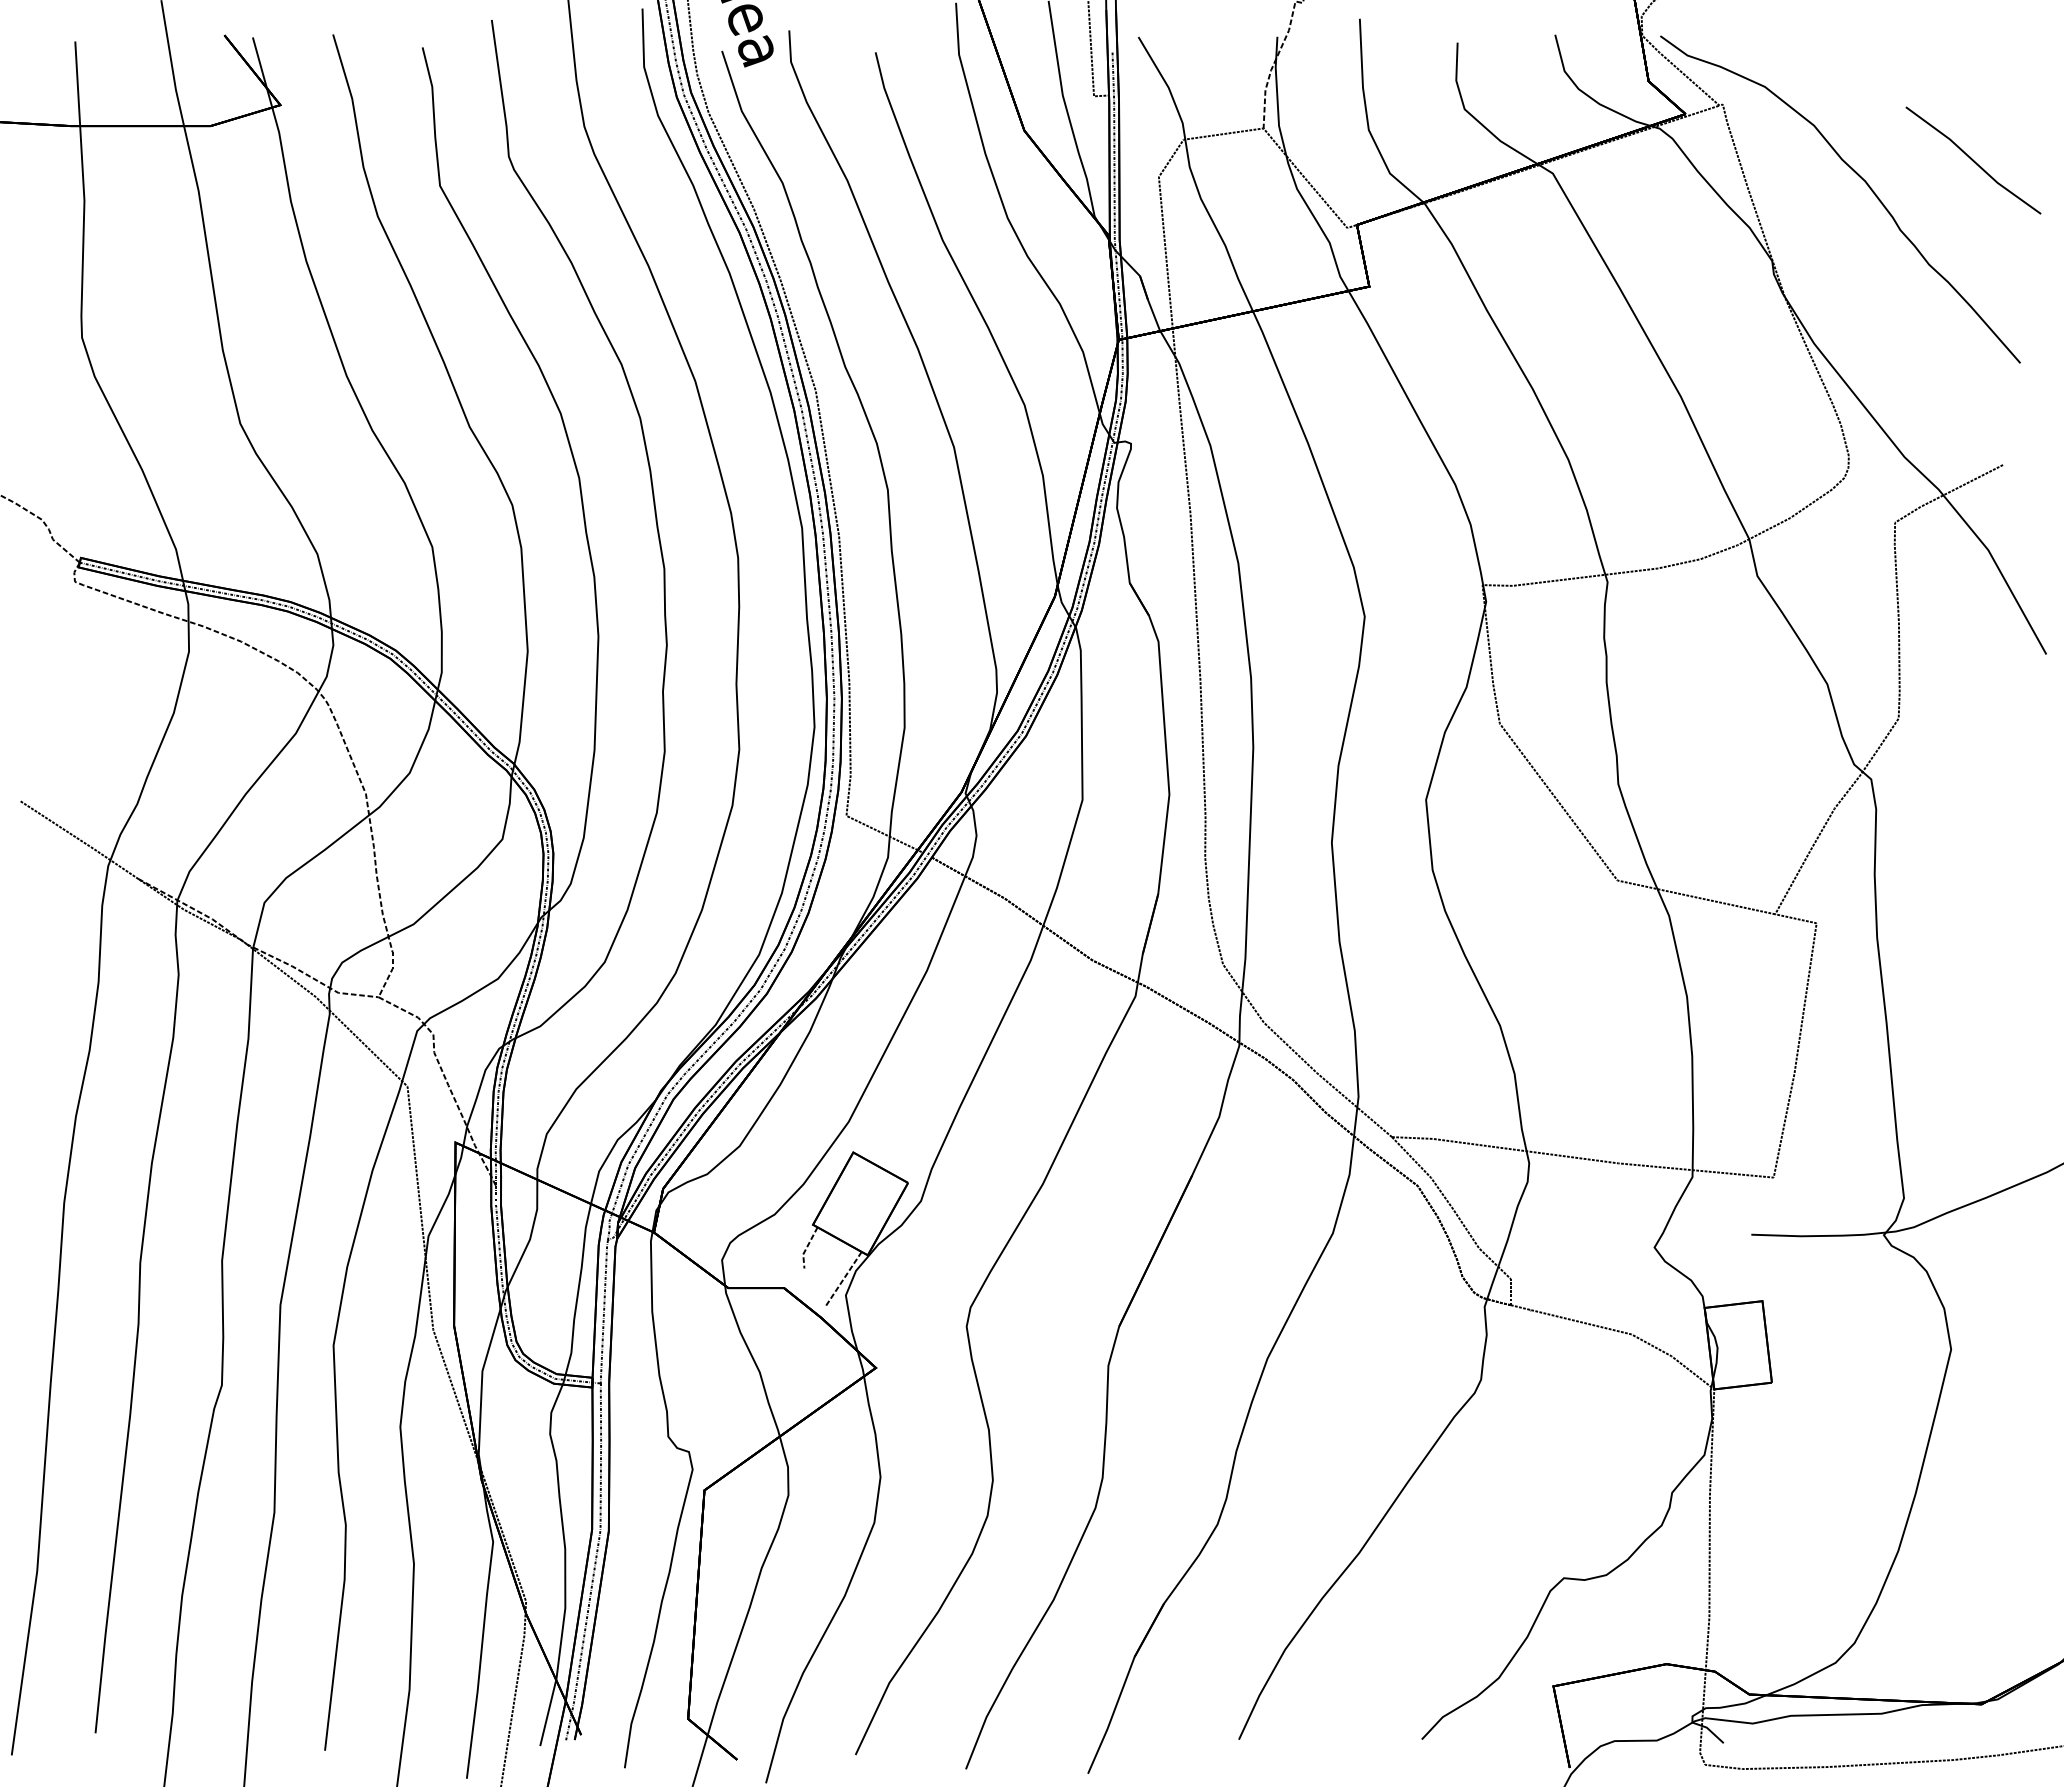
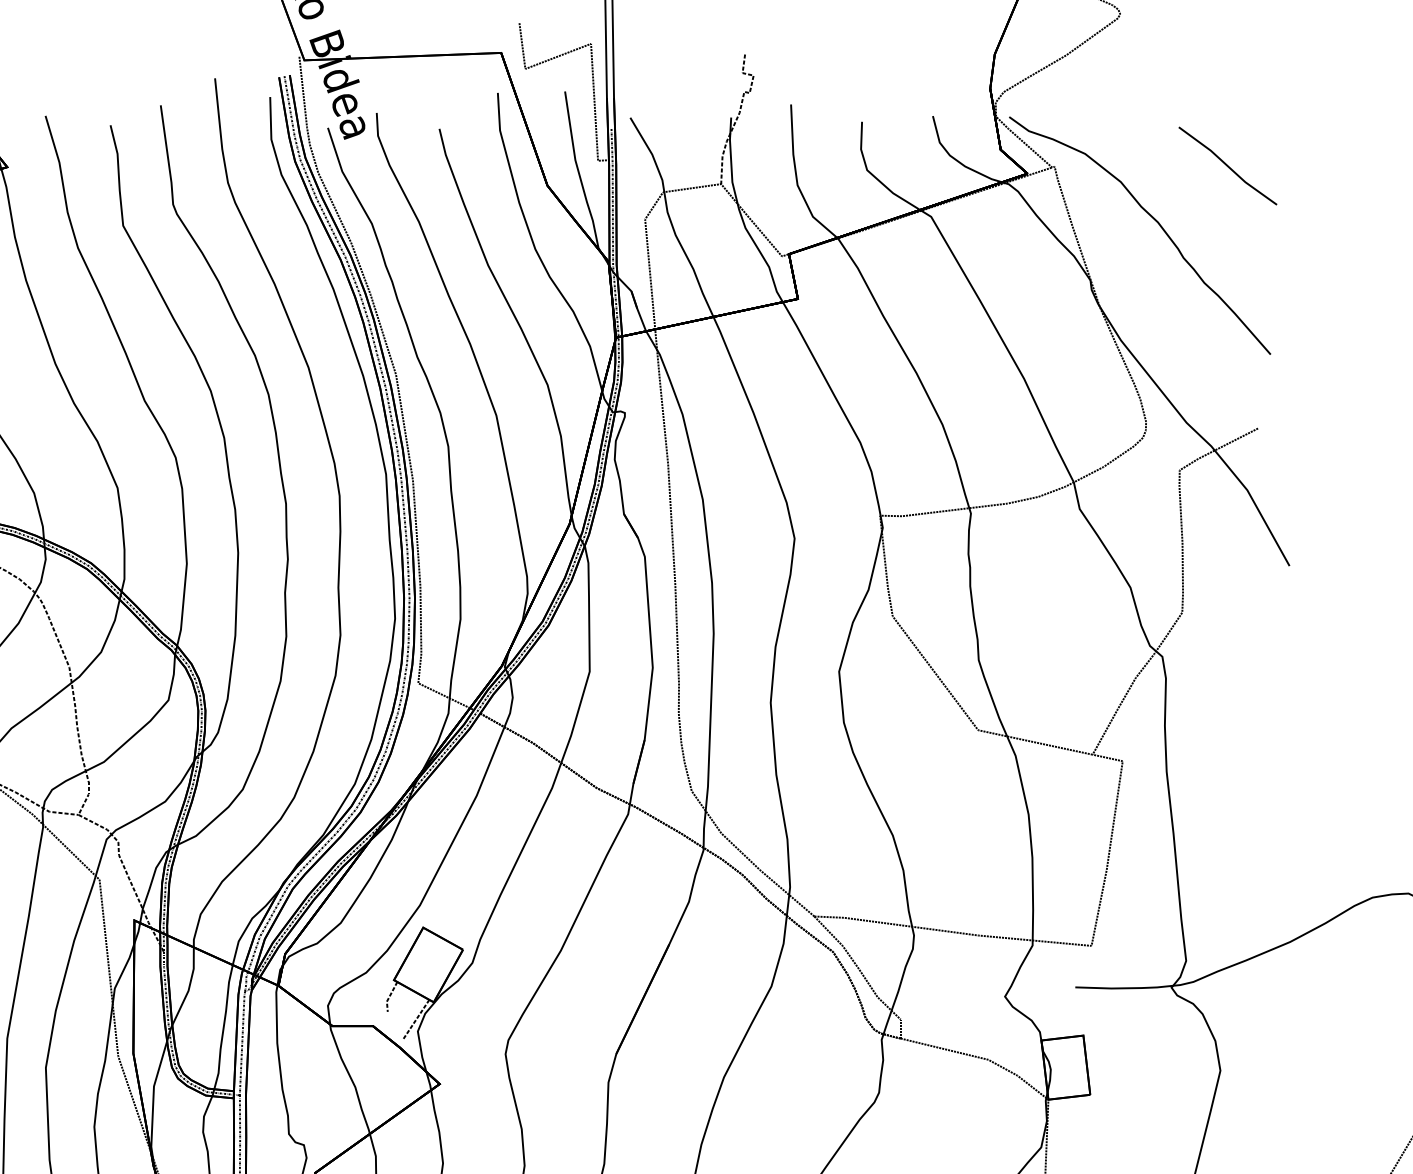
line: (1973, 160) -> (1227, 165), moved

